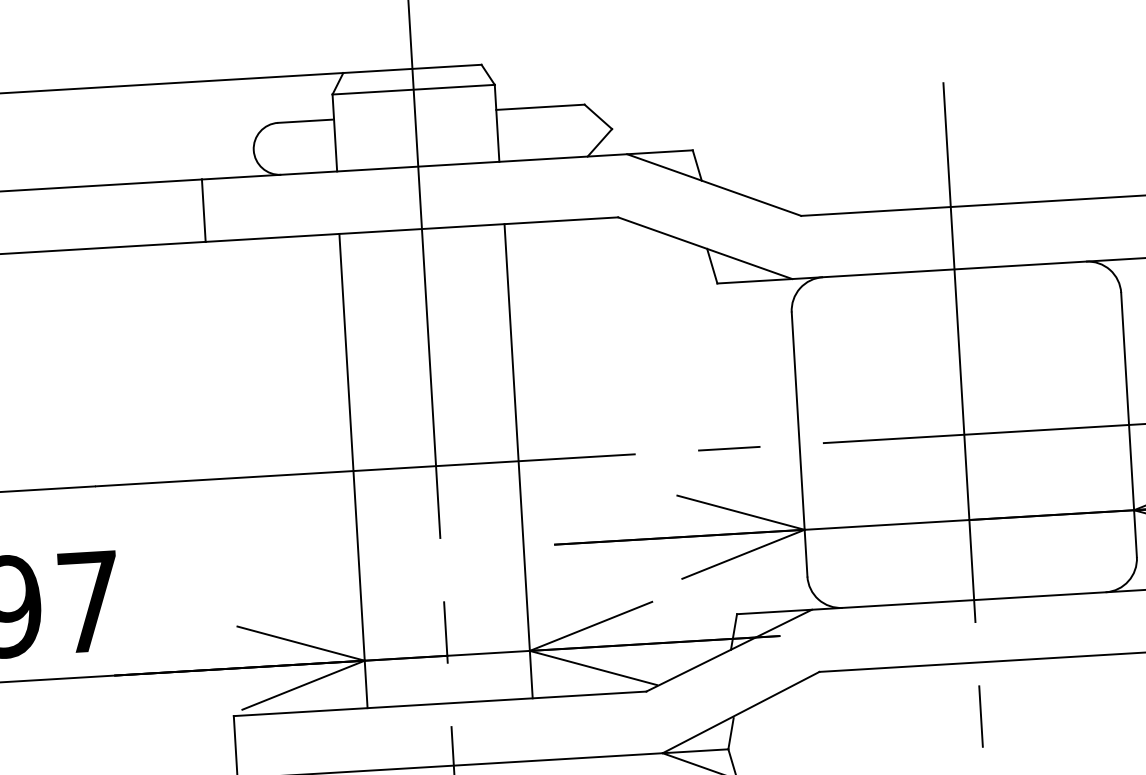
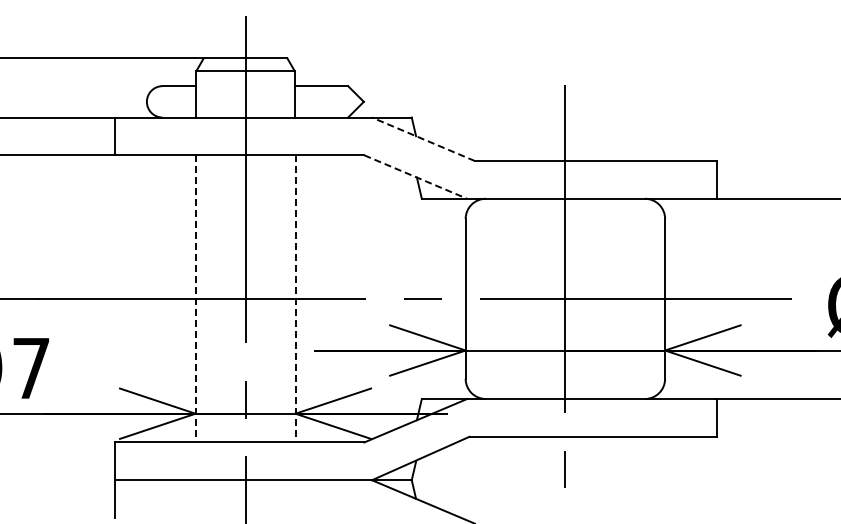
line: (714, 185) -> (423, 139), solid -> dashed
line: (704, 248) -> (415, 177), solid -> dashed
line: (518, 460) -> (295, 298), solid -> dashed
line: (353, 470) -> (195, 298), solid -> dashed

